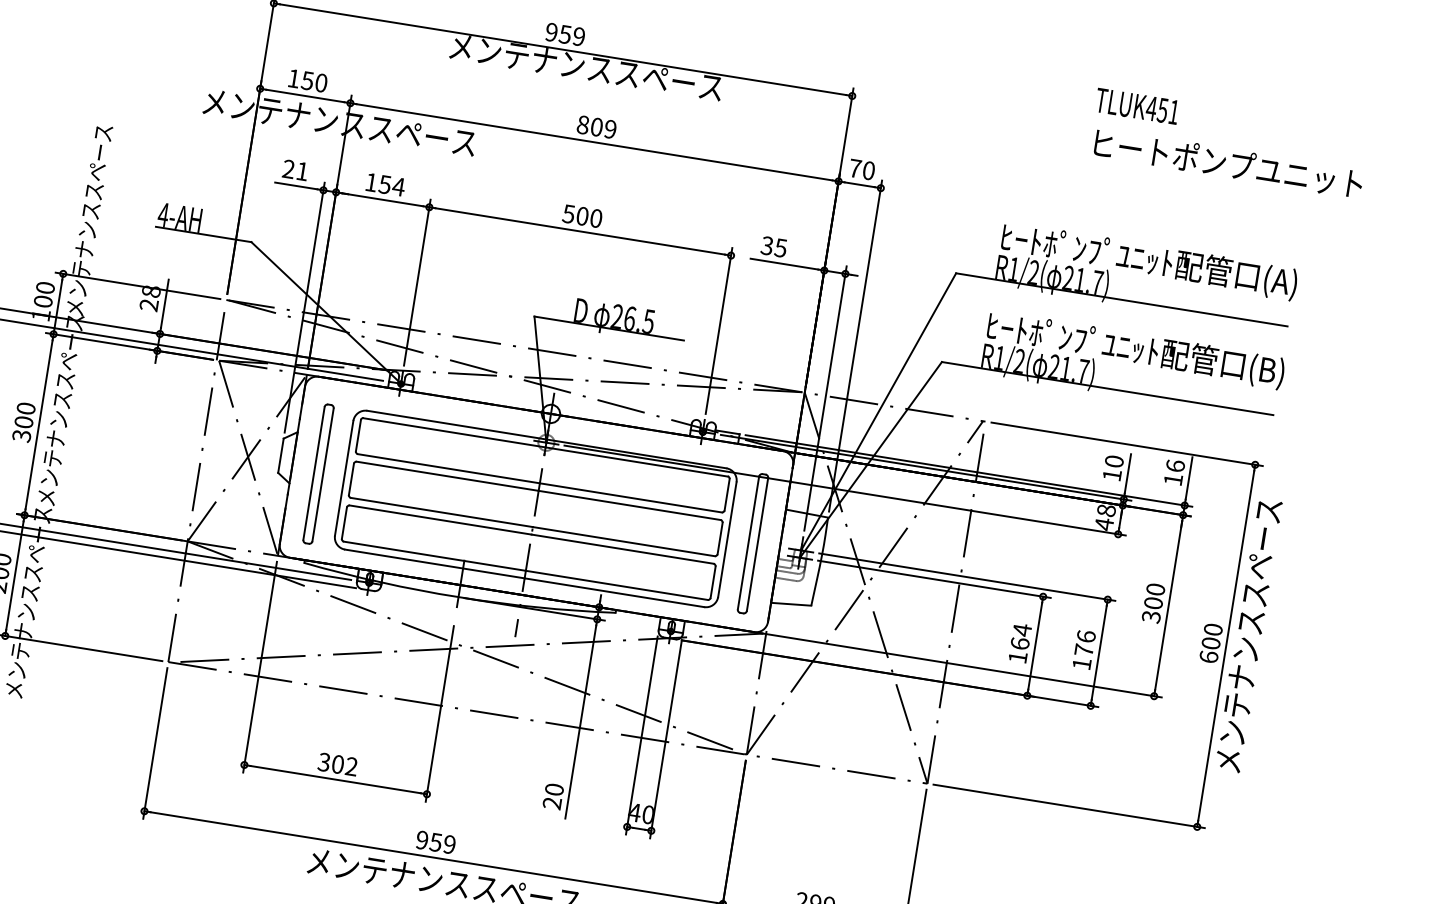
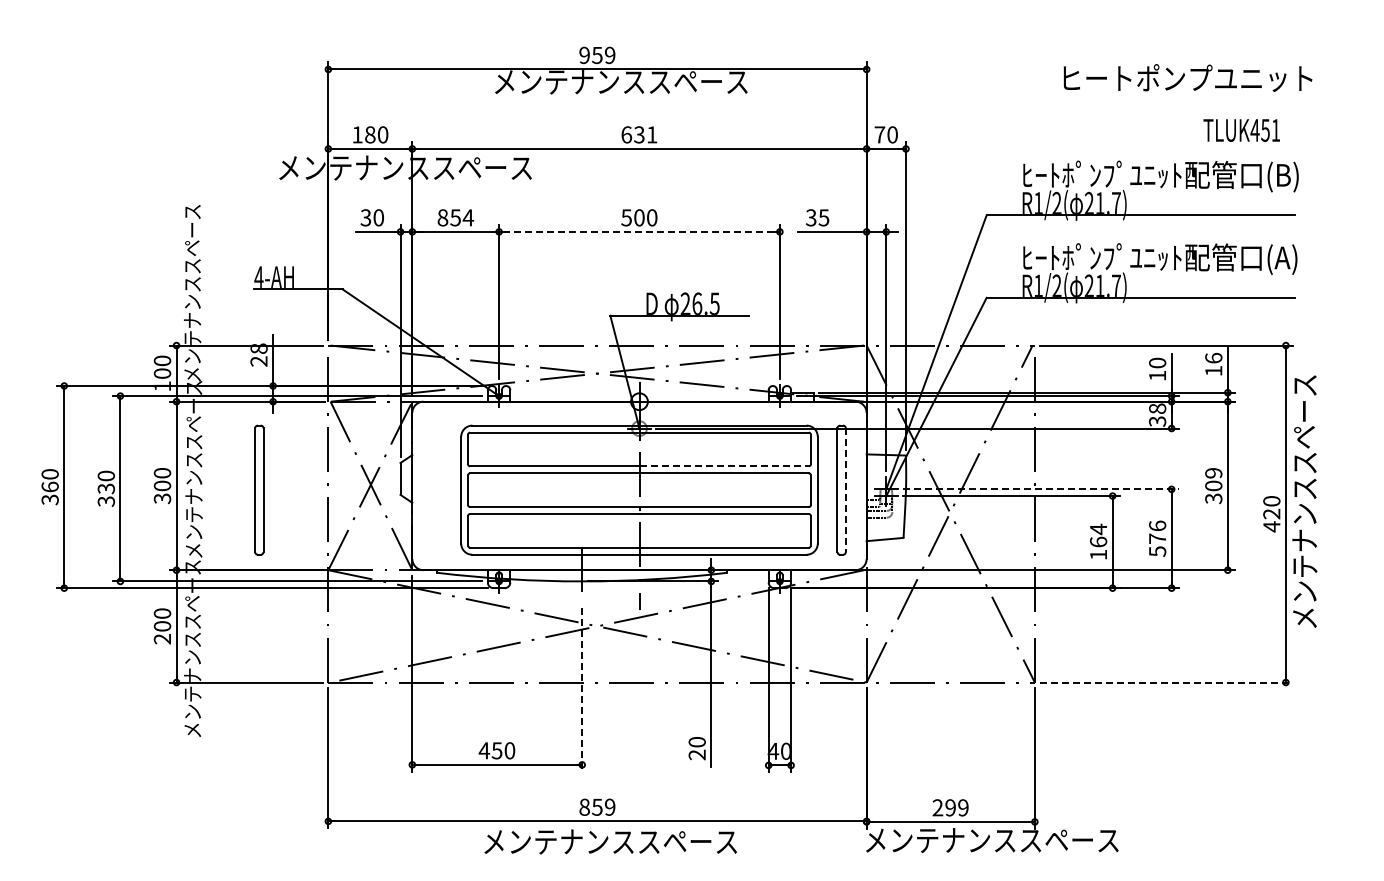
text: (306, 80) -> (369, 134), 150 -> 180
text: (1136, 106) -> (1241, 130), moved
text: (596, 126) -> (639, 134), 809 -> 631
text: (1228, 163) -> (1187, 78), moved
text: (294, 169) -> (371, 217), 21 -> 30
text: (371, 182) -> (442, 217), 154 -> 854
line: (580, 231) -> (639, 231), solid -> dashed
text: (1284, 283) -> (1286, 176), ﾋｰﾄﾎﾟﾝﾌﾟﾕﾆｯﾄ配管口(A) -> ﾋｰﾄﾎﾟﾝﾌﾟﾕﾆｯﾄ配管口(B)
text: (1270, 372) -> (1286, 259), ﾋｰﾄﾎﾟﾝﾌﾟﾕﾆｯﾄ配管口(B) -> ﾋｰﾄﾎﾟﾝﾌﾟﾕﾆｯﾄ配管口(A)
part: (318, 473) -> (259, 489), moved
line: (631, 498) -> (724, 466), solid -> dashed
text: (1104, 524) -> (1157, 421), 48 -> 38
line: (757, 544) -> (845, 490), solid -> dashed
line: (966, 577) -> (1040, 489), solid -> dashed
text: (1155, 589) -> (1213, 473), 300 -> 309
text: (1209, 650) -> (1271, 520), 600 -> 420
text: (1081, 664) -> (1157, 551), 176 -> 576
line: (440, 714) -> (582, 690), solid -> dashed
text: (337, 764) -> (496, 750), 302 -> 450
line: (1070, 806) -> (1167, 682), solid -> dashed
text: (422, 839) -> (584, 806), 959 -> 859

